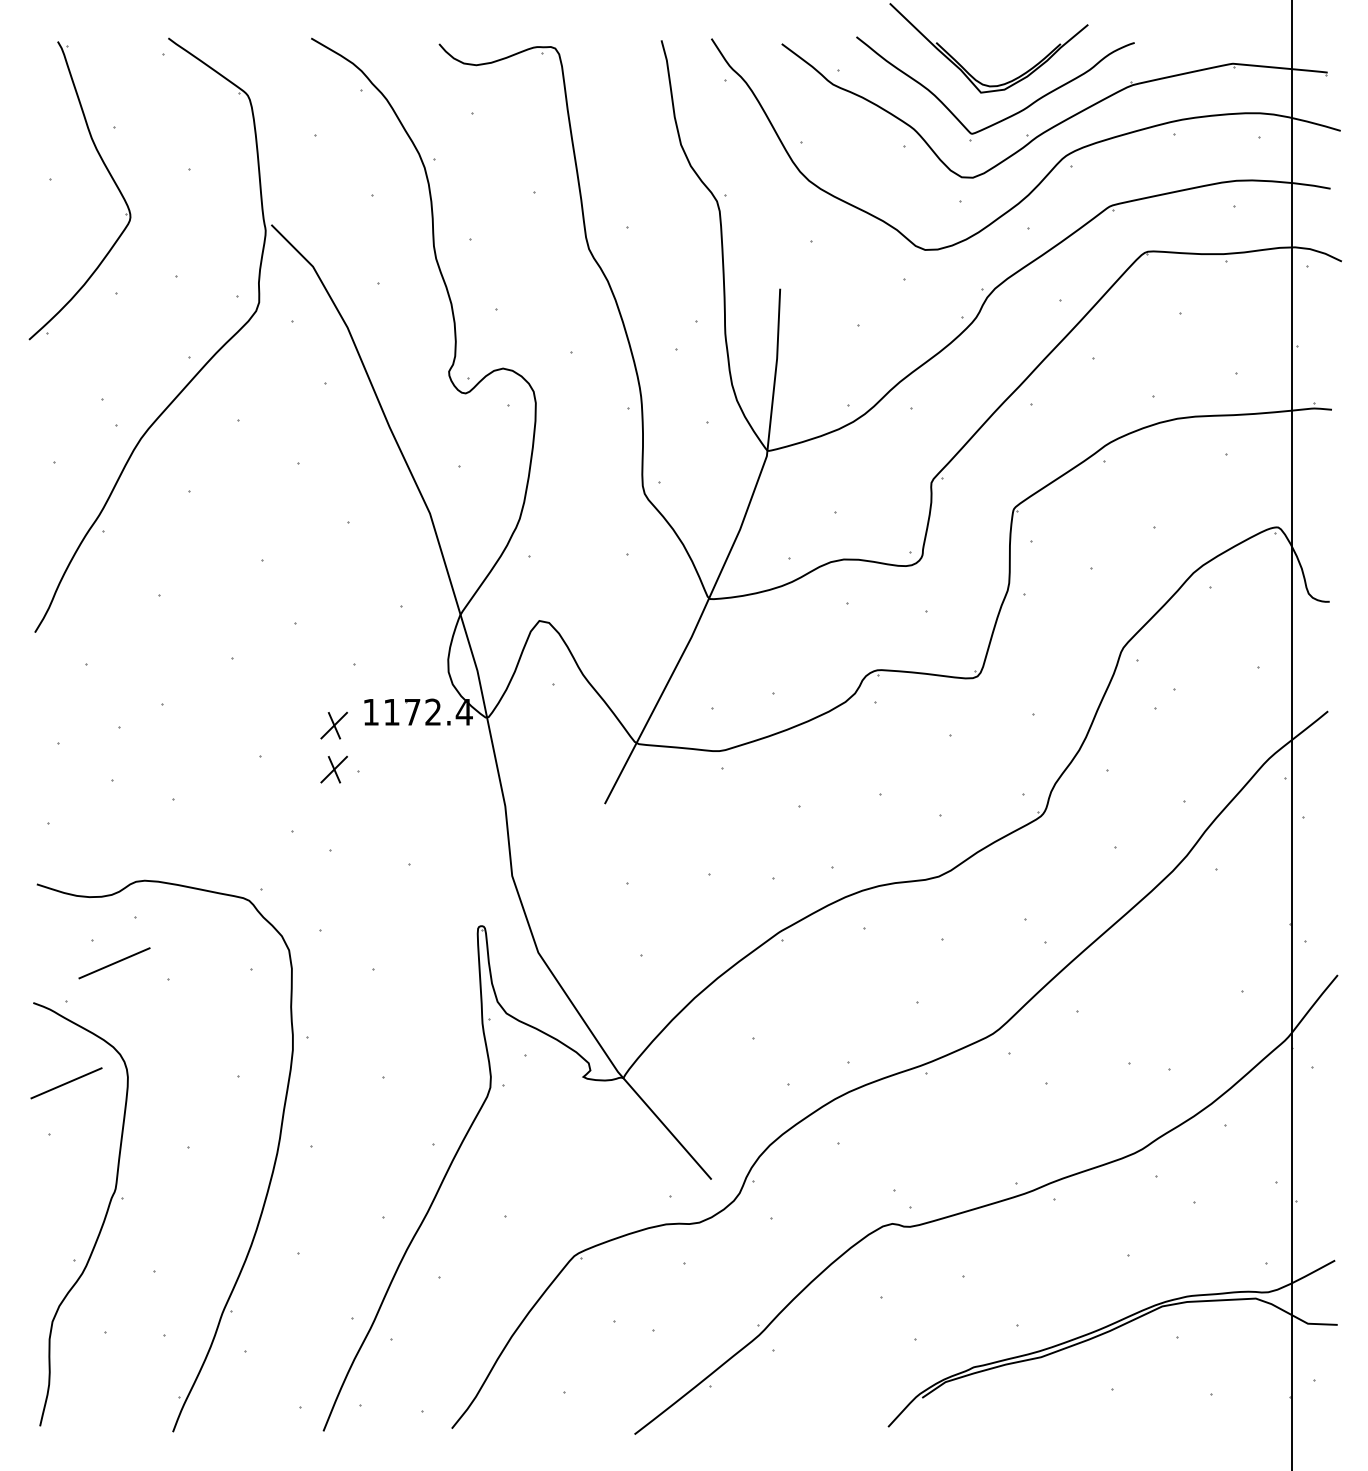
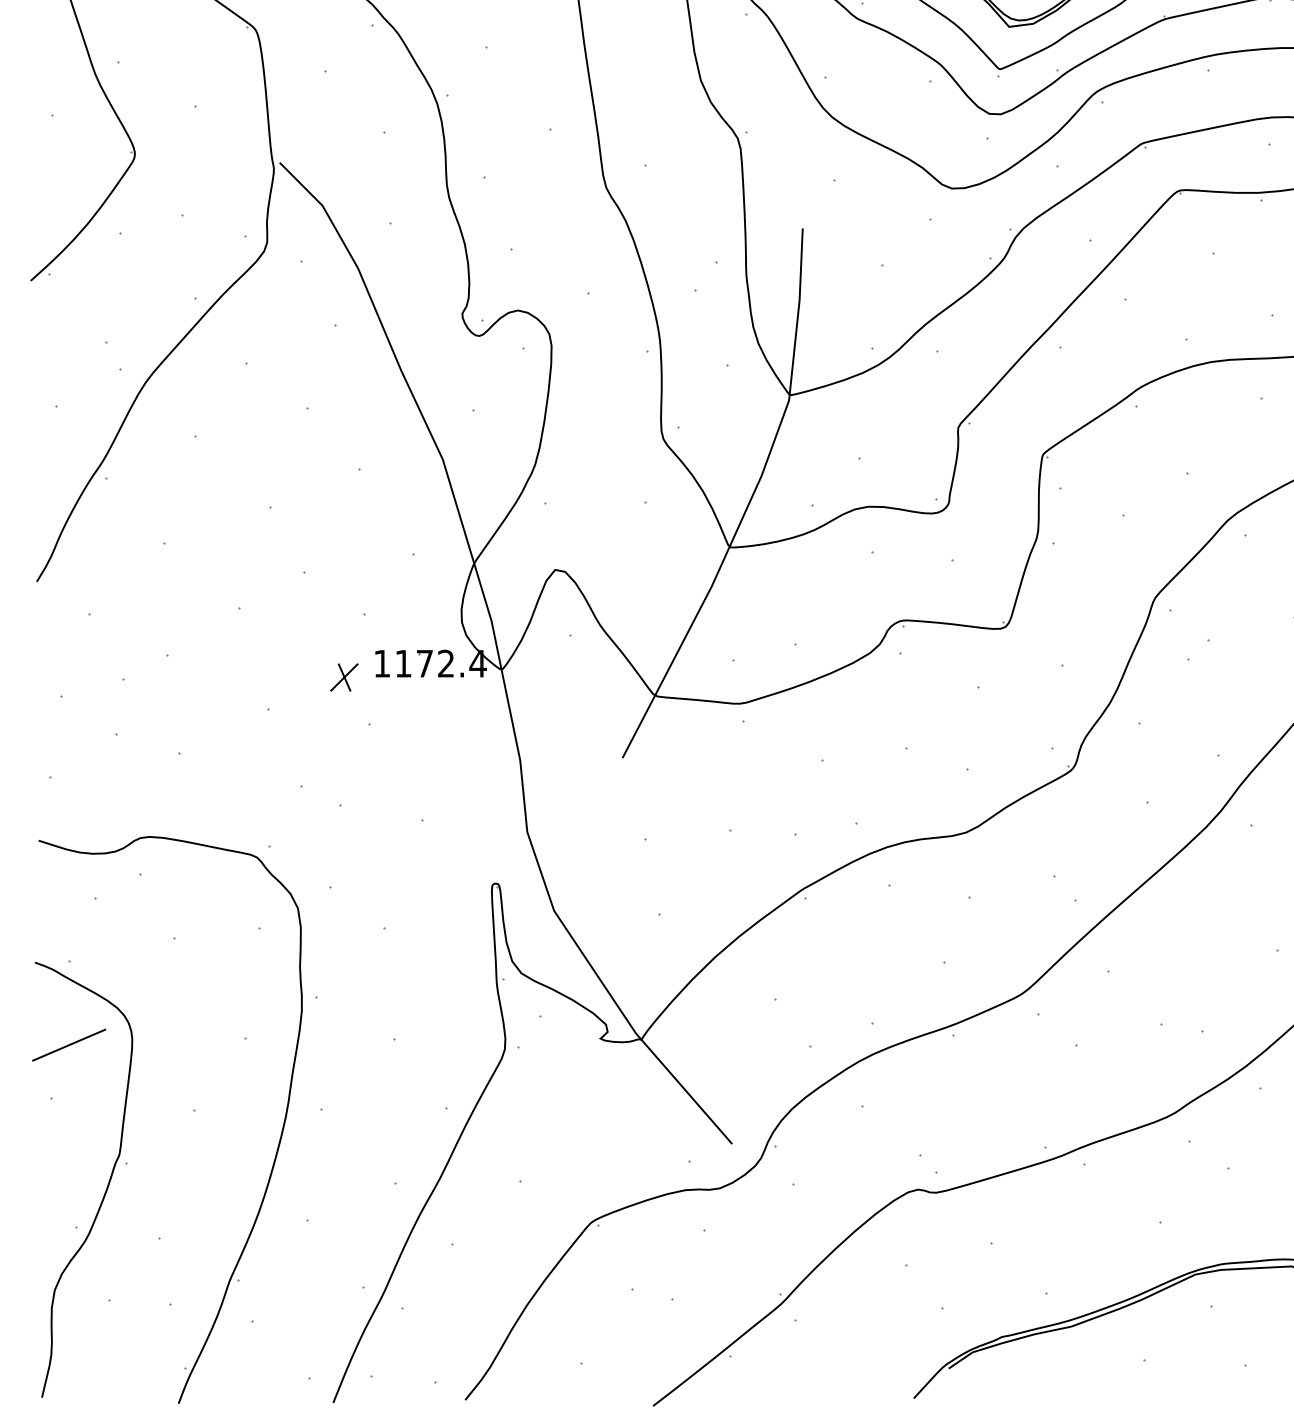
part: (333, 769) -> (343, 722), removed
line: (114, 963) -> (118, 922), removed

